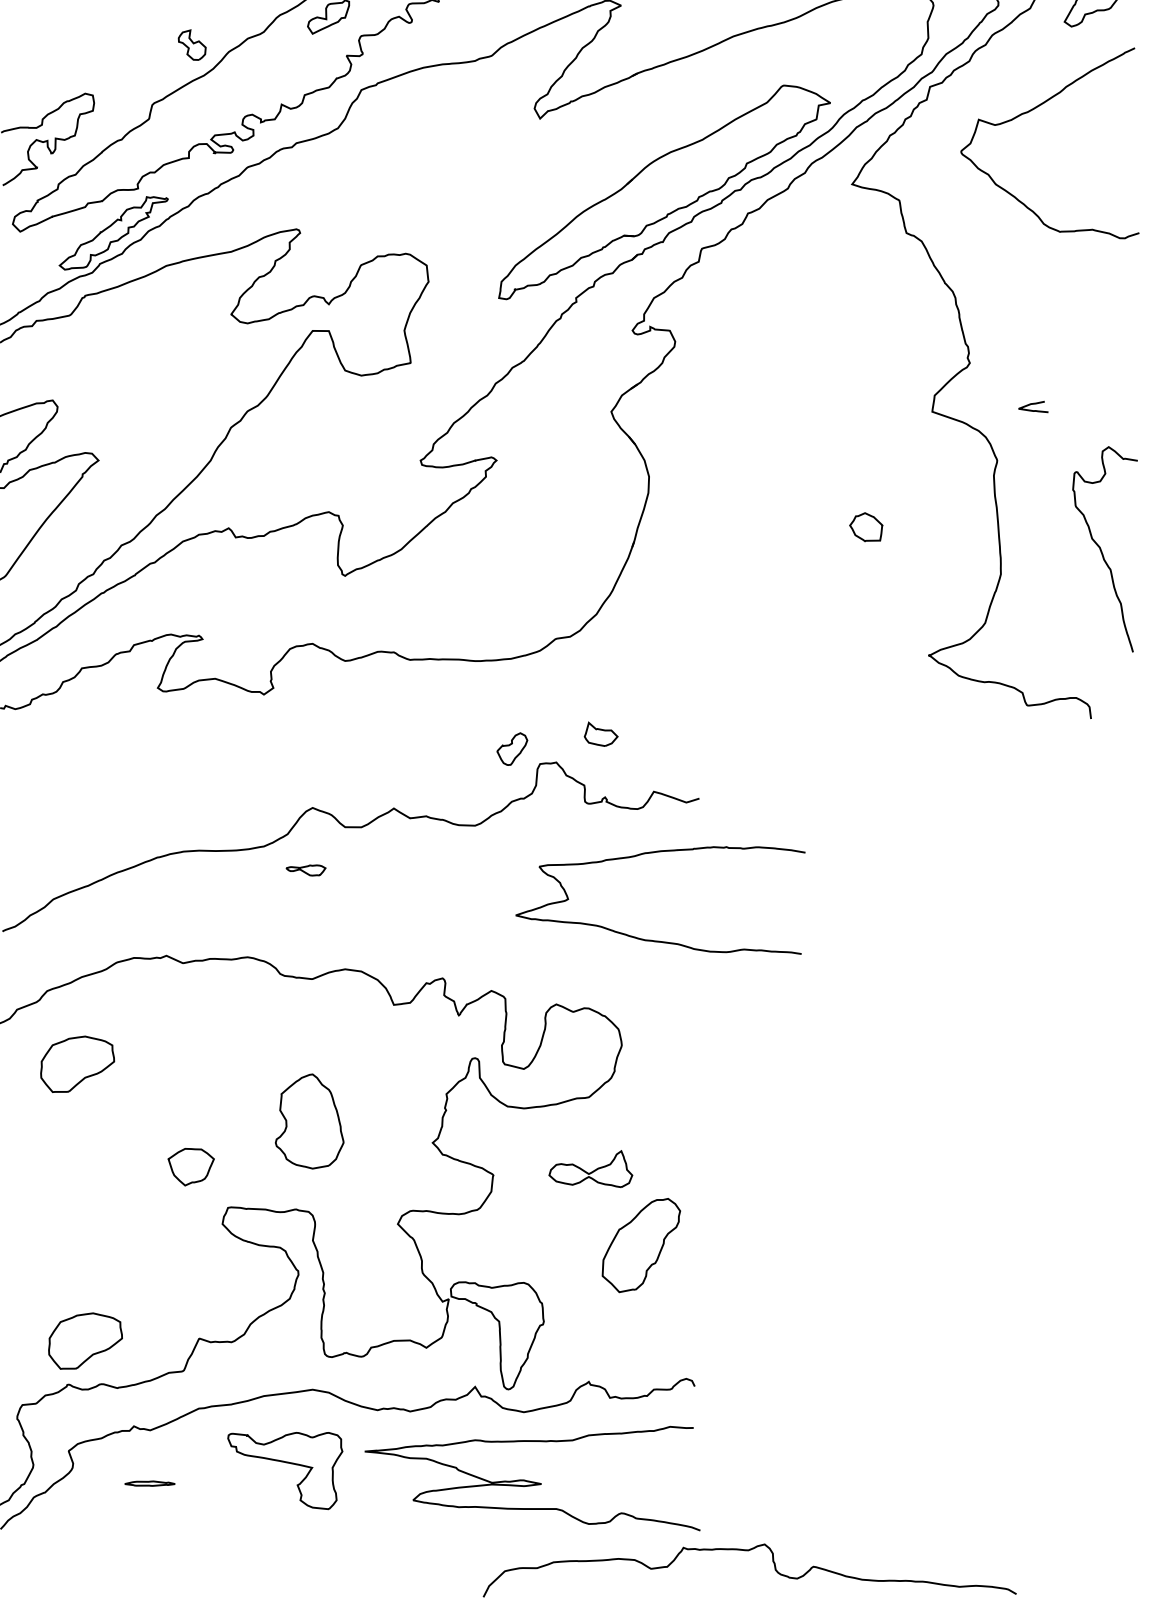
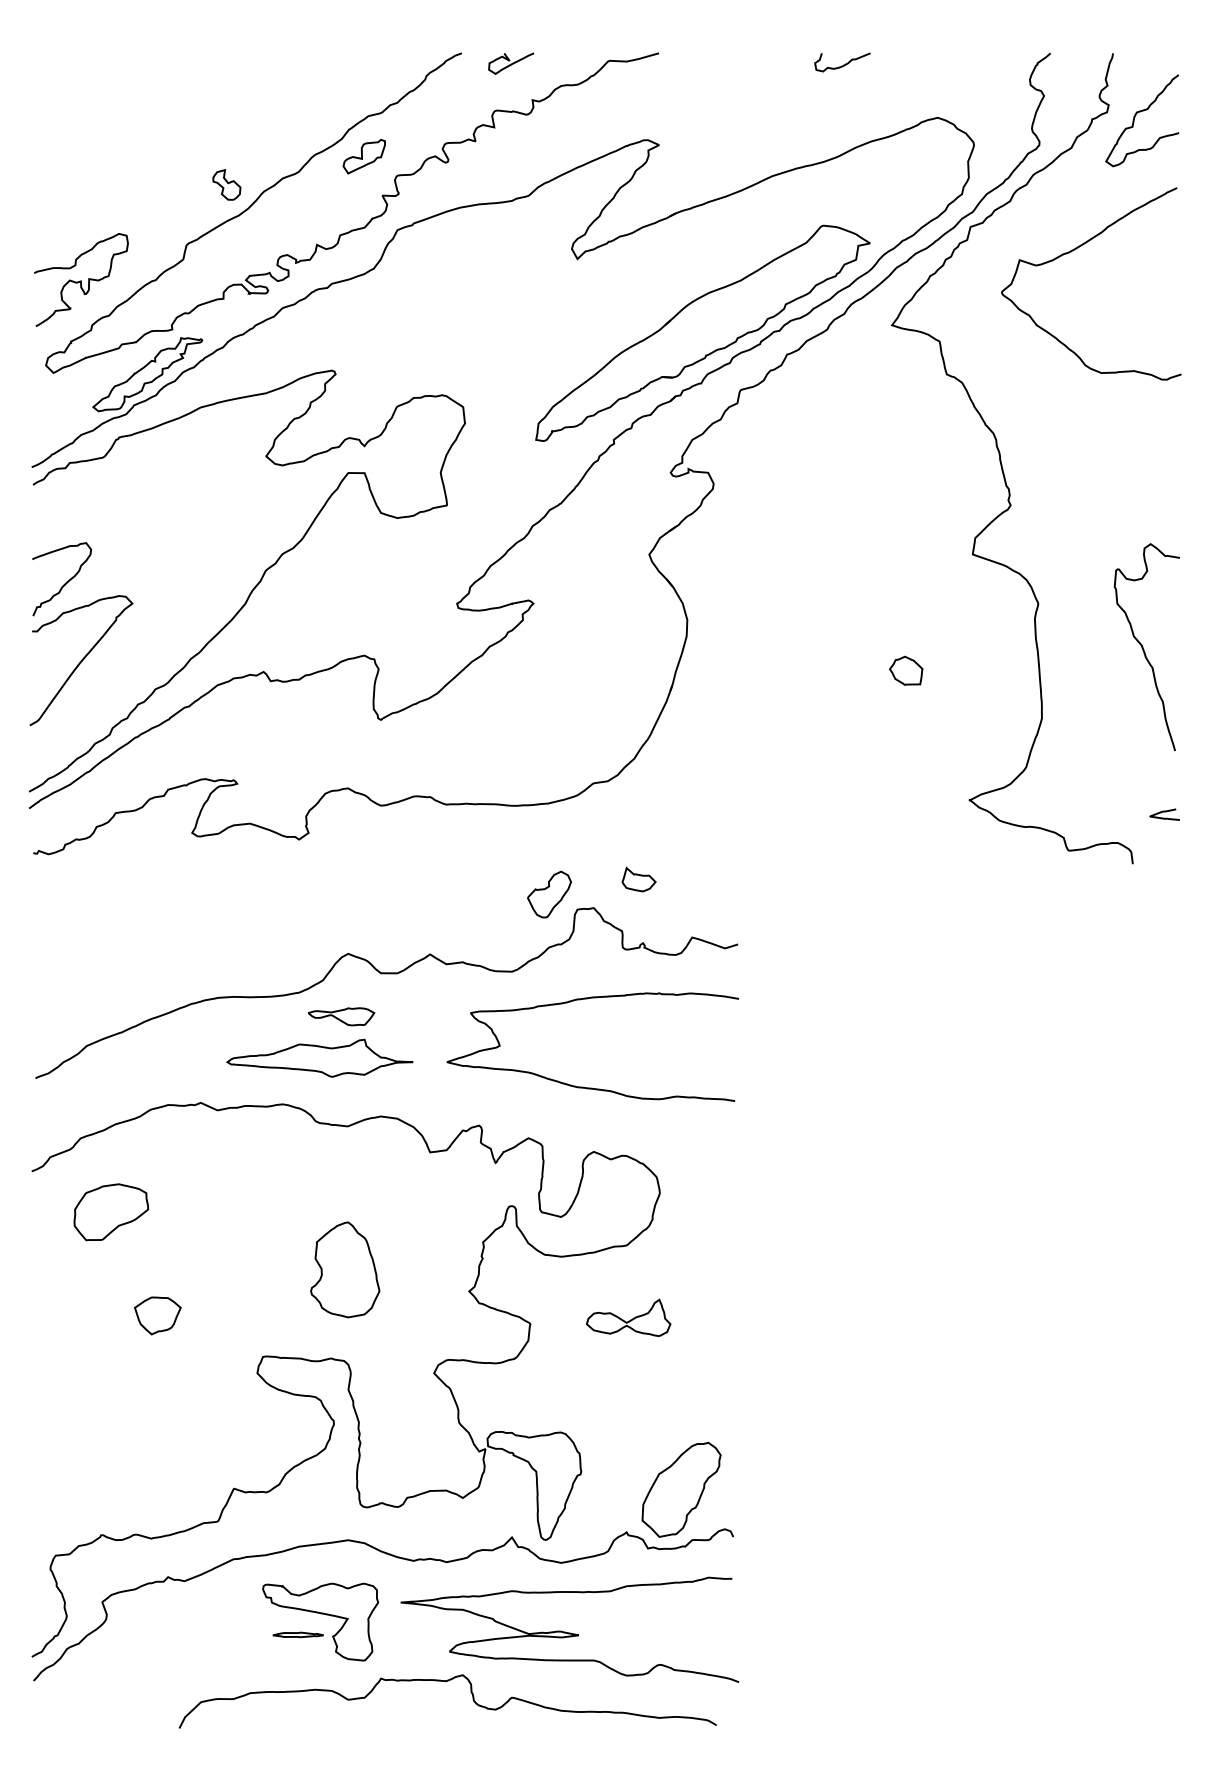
curve: (1033, 404) -> (1164, 812), moved
curve: (1102, 551) -> (1144, 649), moved
part: (512, 749) -> (549, 894), size x1.43
part: (305, 870) -> (341, 1016), size x1.67
part: (284, 910) -> (319, 1057), added
curve: (652, 939) -> (584, 1086), moved
part: (190, 1166) -> (157, 1315), moved
part: (641, 1245) -> (681, 1489), moved
part: (85, 1341) -> (119, 1491), removed
part: (149, 1483) -> (297, 1634), moved
curve: (749, 1550) -> (447, 1681), moved

